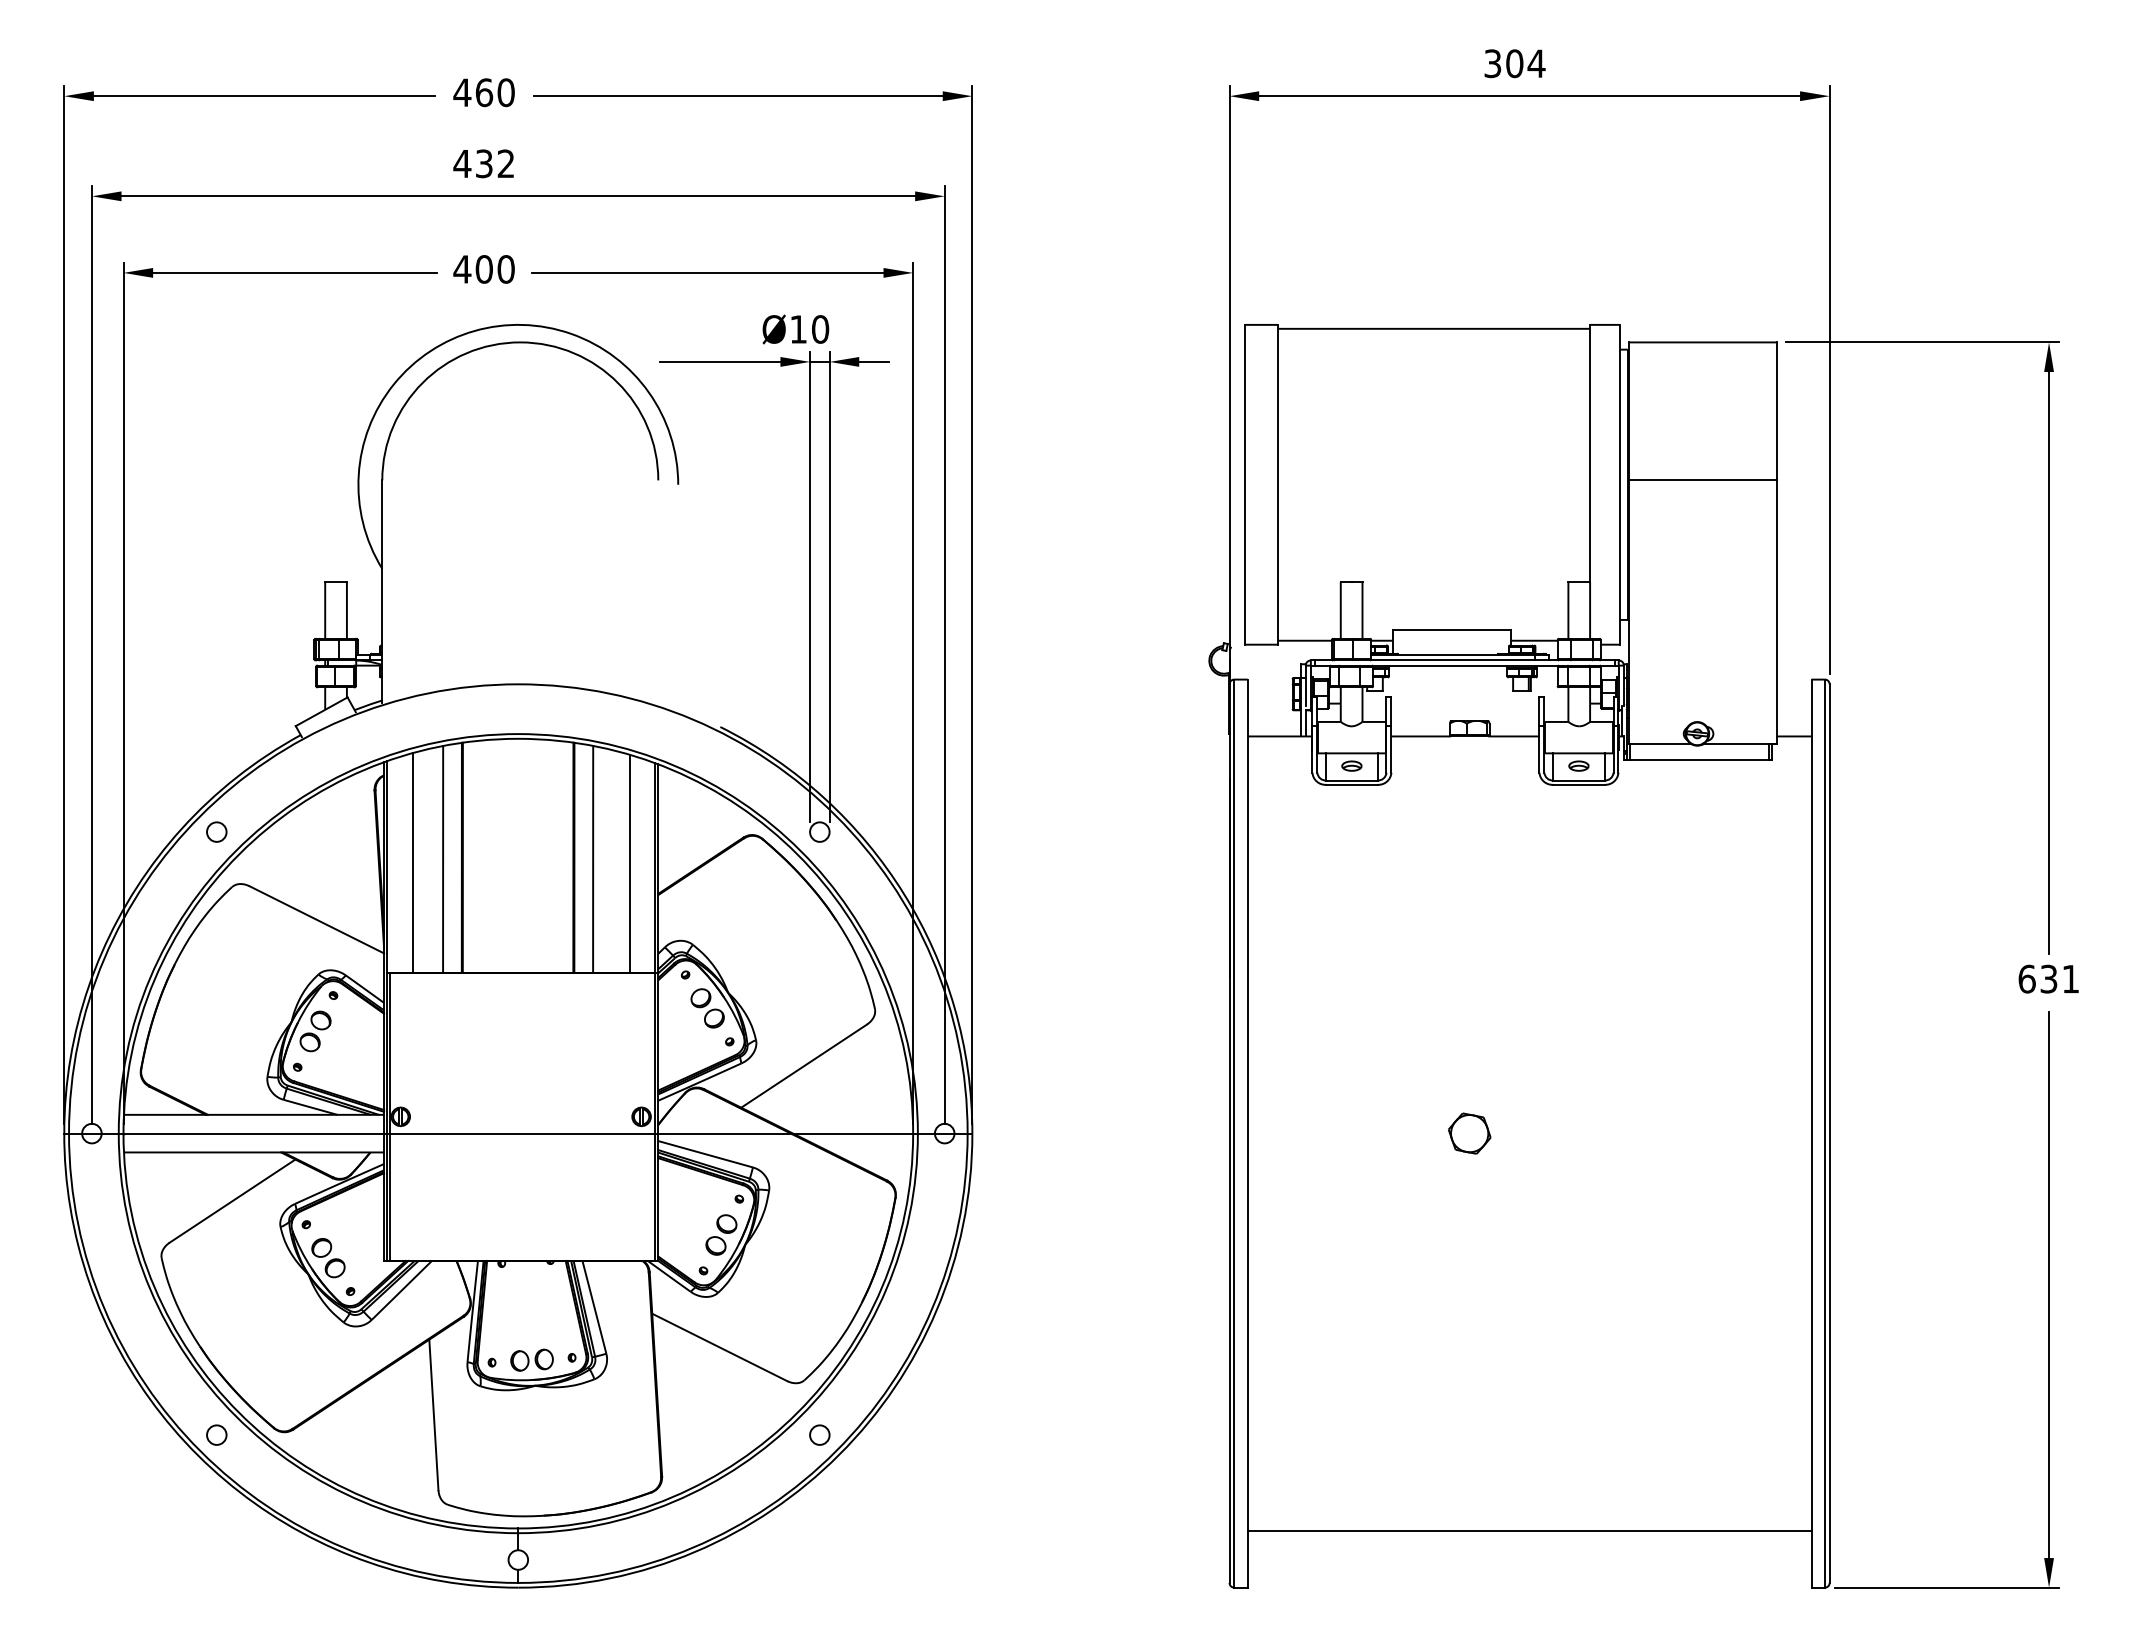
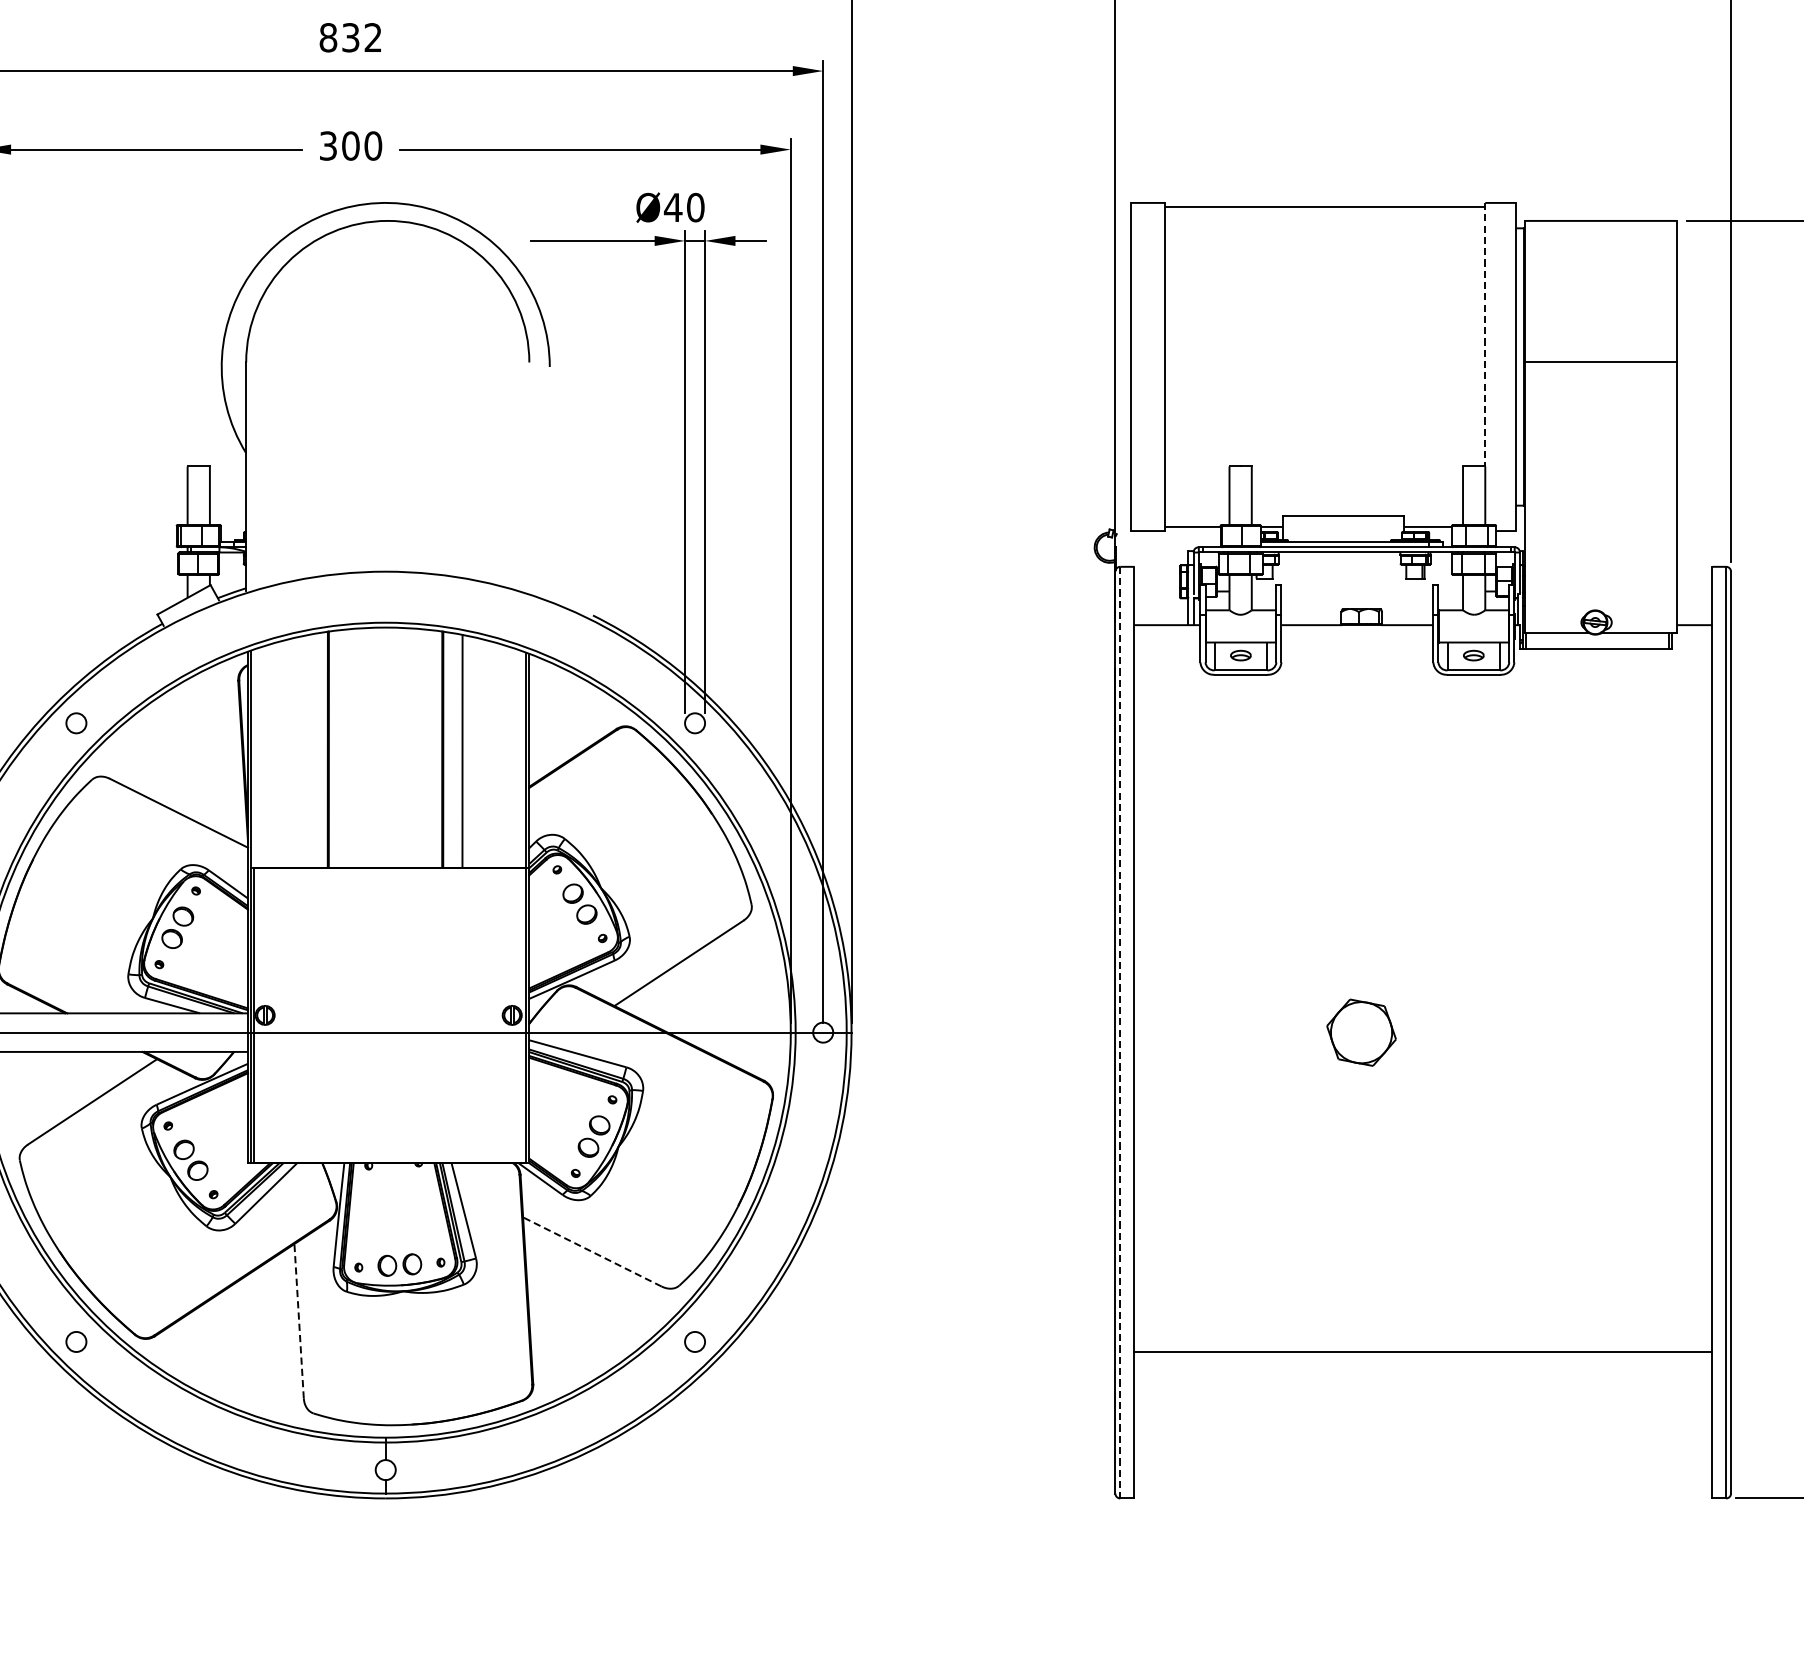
text: (462, 163) -> (328, 37), 432 -> 832
text: (462, 269) -> (328, 146), 400 -> 300
text: (798, 329) -> (673, 207), Ø10 -> Ø40
line: (1590, 453) -> (1485, 334), solid -> dashed
line: (443, 859) -> (308, 751), removed
line: (412, 862) -> (277, 754), removed
line: (629, 863) -> (499, 755), removed
part: (1469, 1133) -> (1361, 1032), size x1.6
line: (1234, 1134) -> (1120, 1033), solid -> dashed
line: (719, 1347) -> (592, 1252), solid -> dashed
line: (433, 1414) -> (298, 1320), solid -> dashed
line: (1529, 1530) -> (1423, 1351), moved

